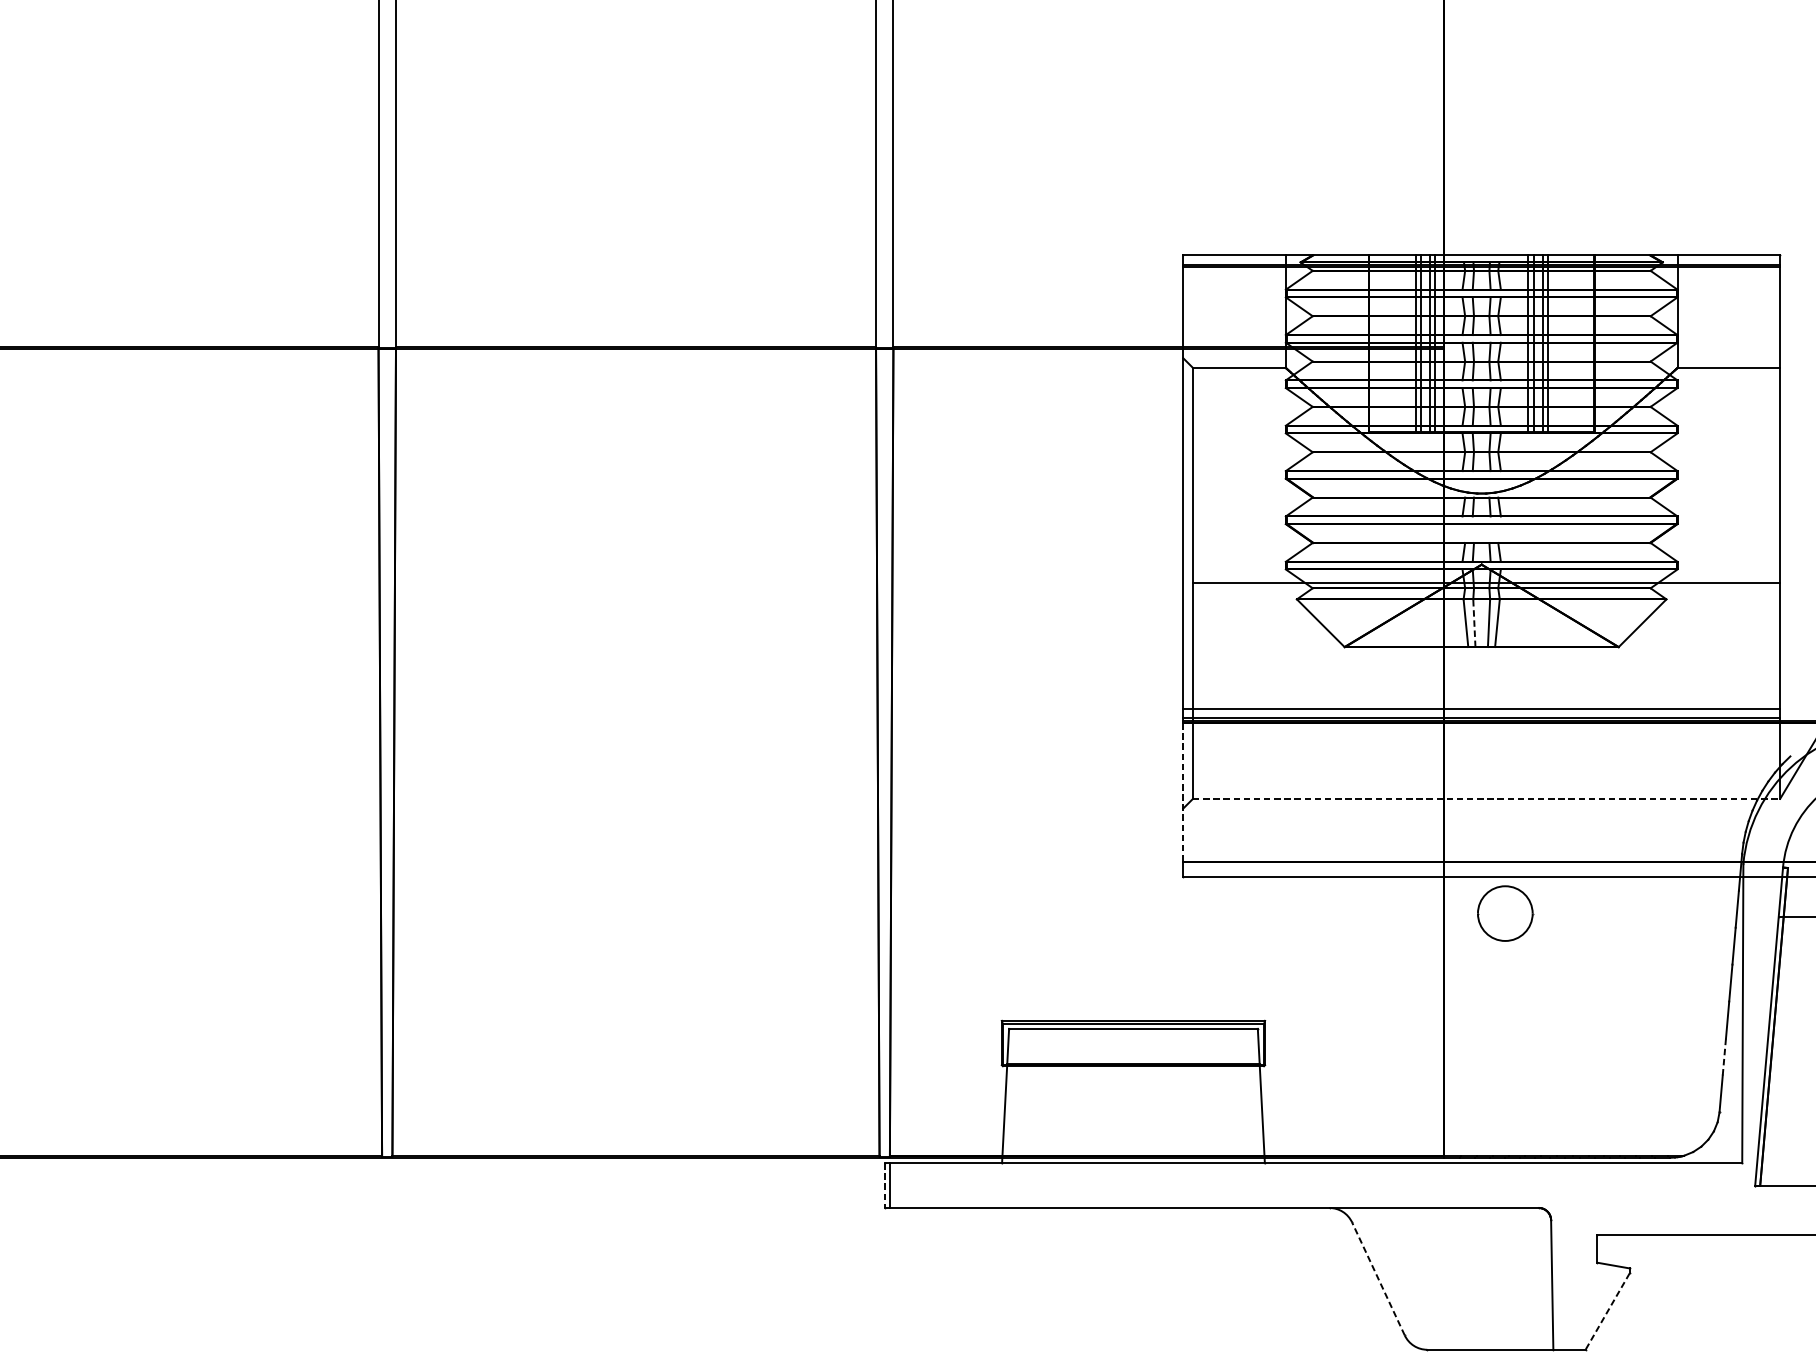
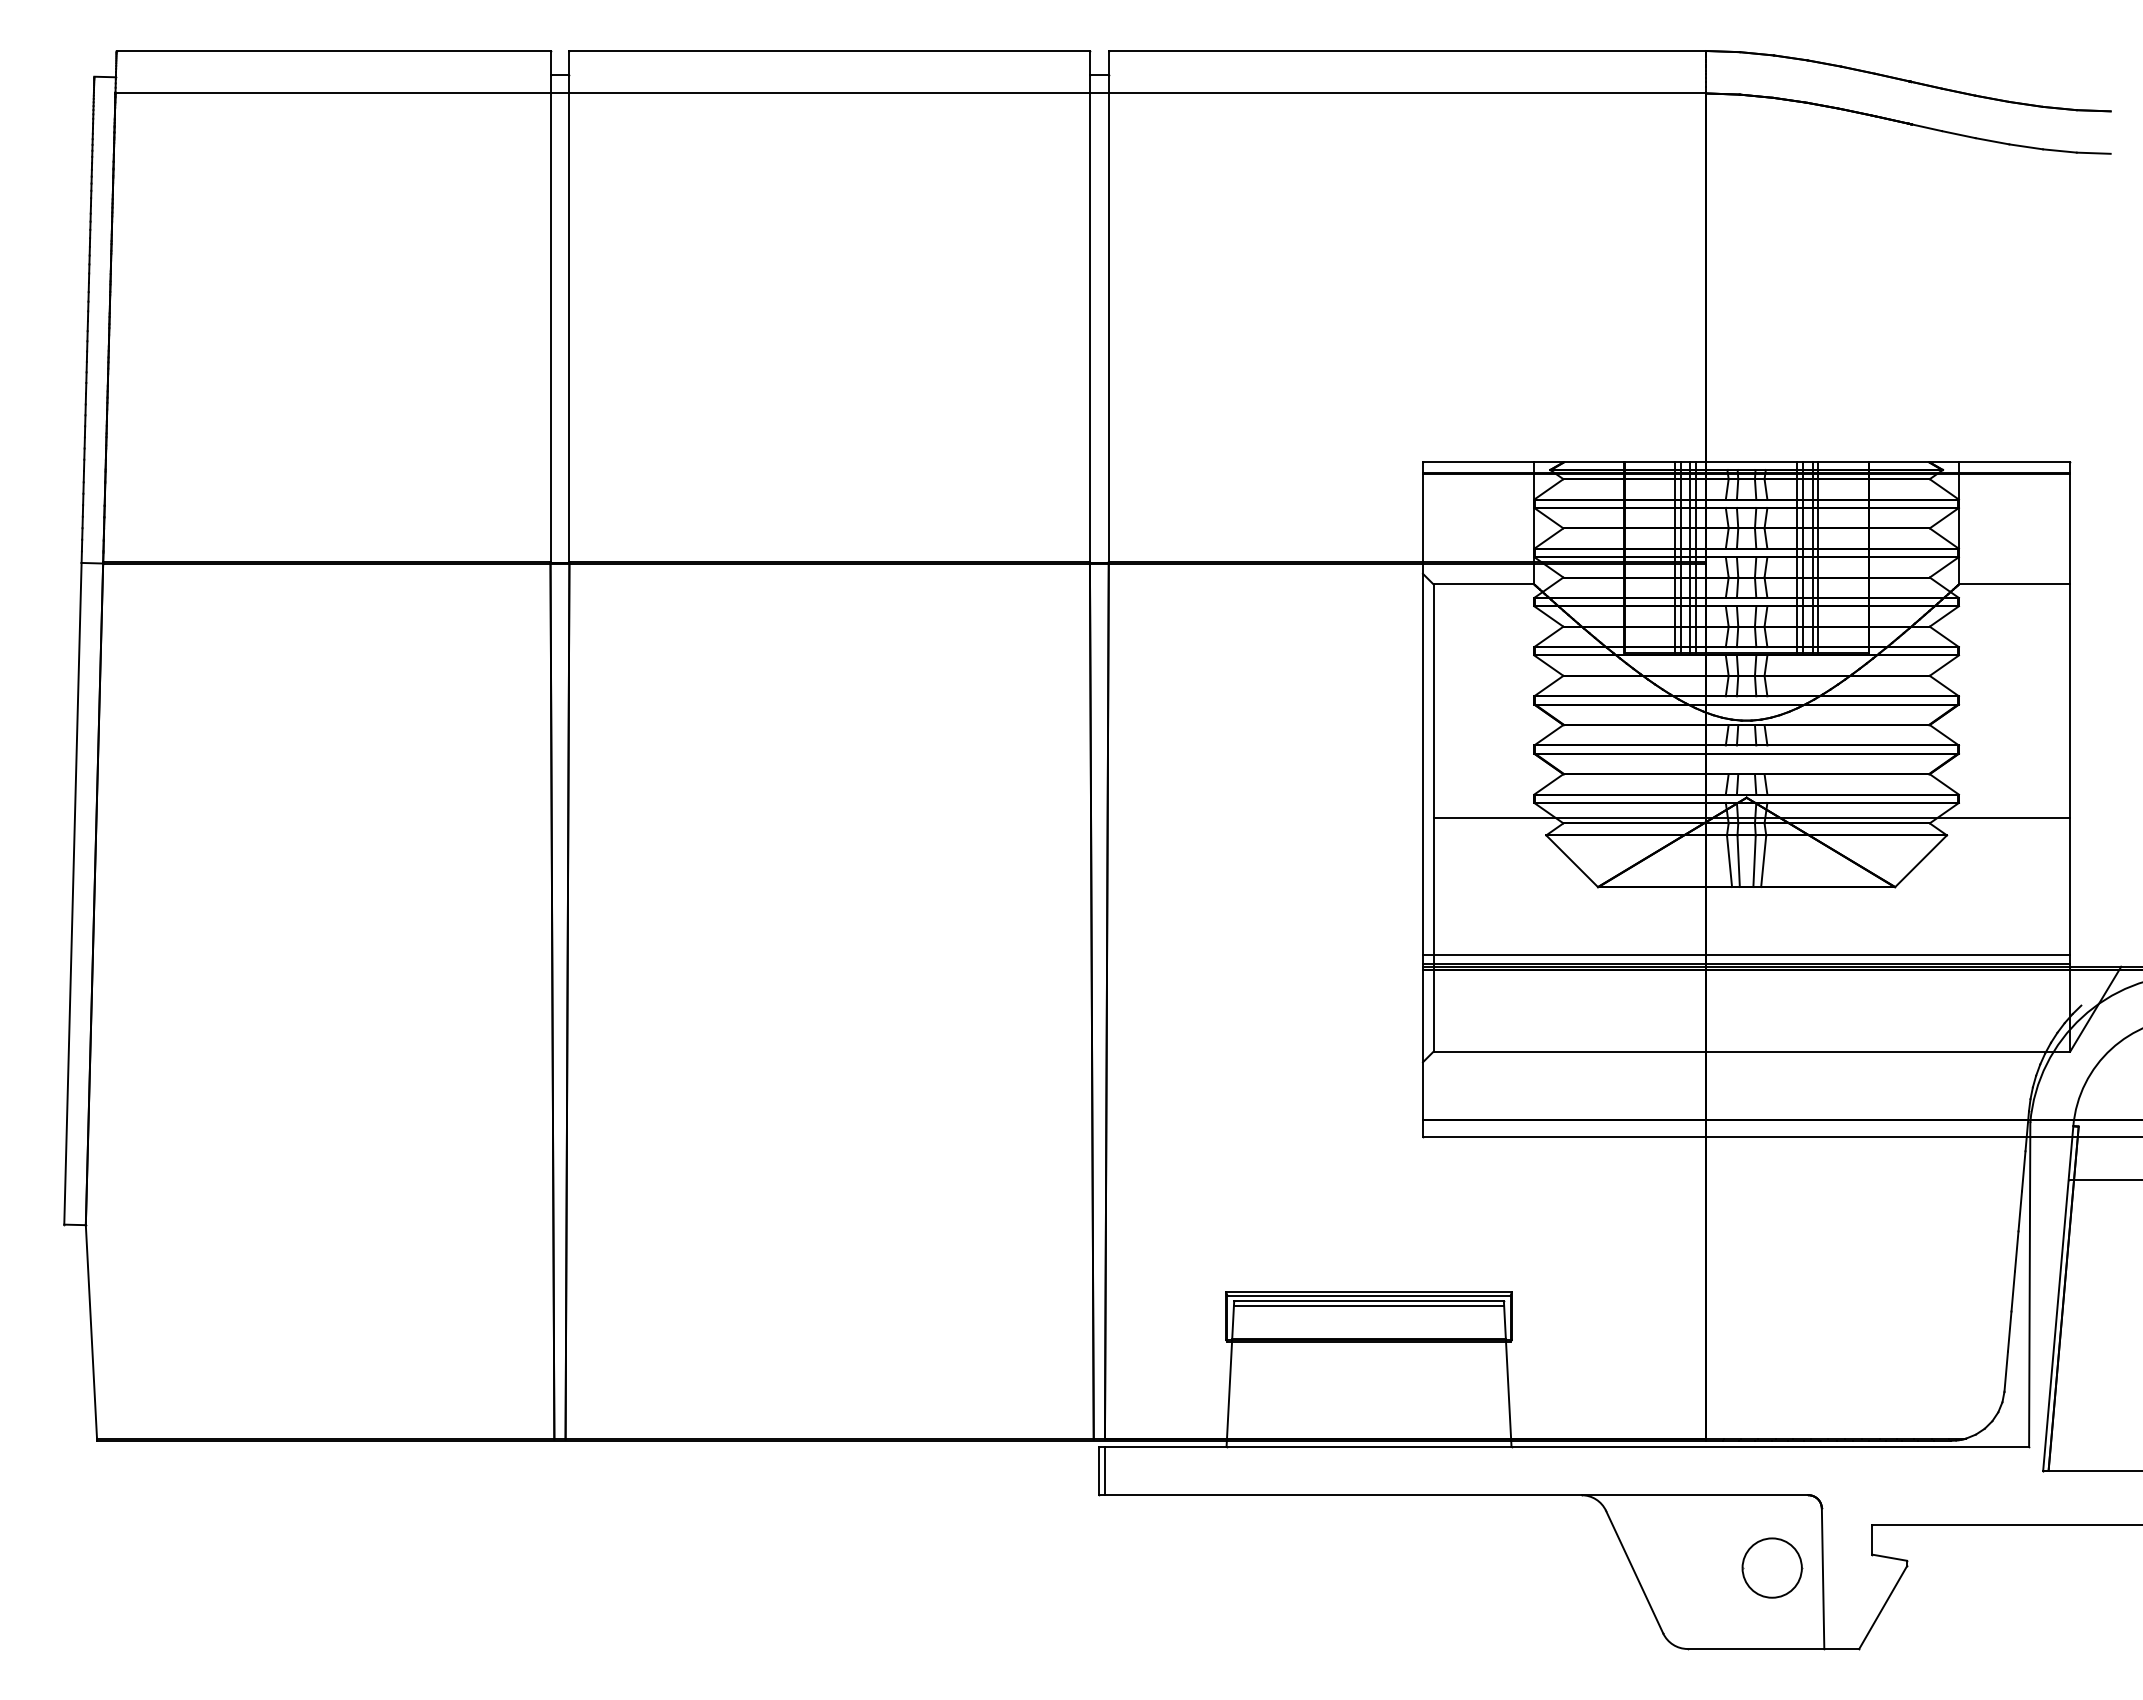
line: (1474, 623) -> (1738, 861), dashed -> solid
line: (1182, 793) -> (1422, 1045), dashed -> solid
line: (1487, 798) -> (1752, 1051), dashed -> solid
part: (1505, 913) -> (1772, 1567), moved
line: (1132, 1033) -> (1368, 1306), added
line: (1724, 1056) -> (2009, 1331), dashed -> solid
line: (884, 1186) -> (1099, 1471), dashed -> solid
line: (1378, 1279) -> (1634, 1572), dashed -> solid
line: (1607, 1311) -> (1883, 1607), dashed -> solid

